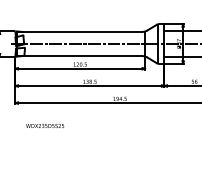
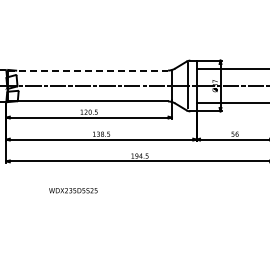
line: (79, 31) -> (88, 70), solid -> dashed
text: (45, 125) -> (73, 190), moved

